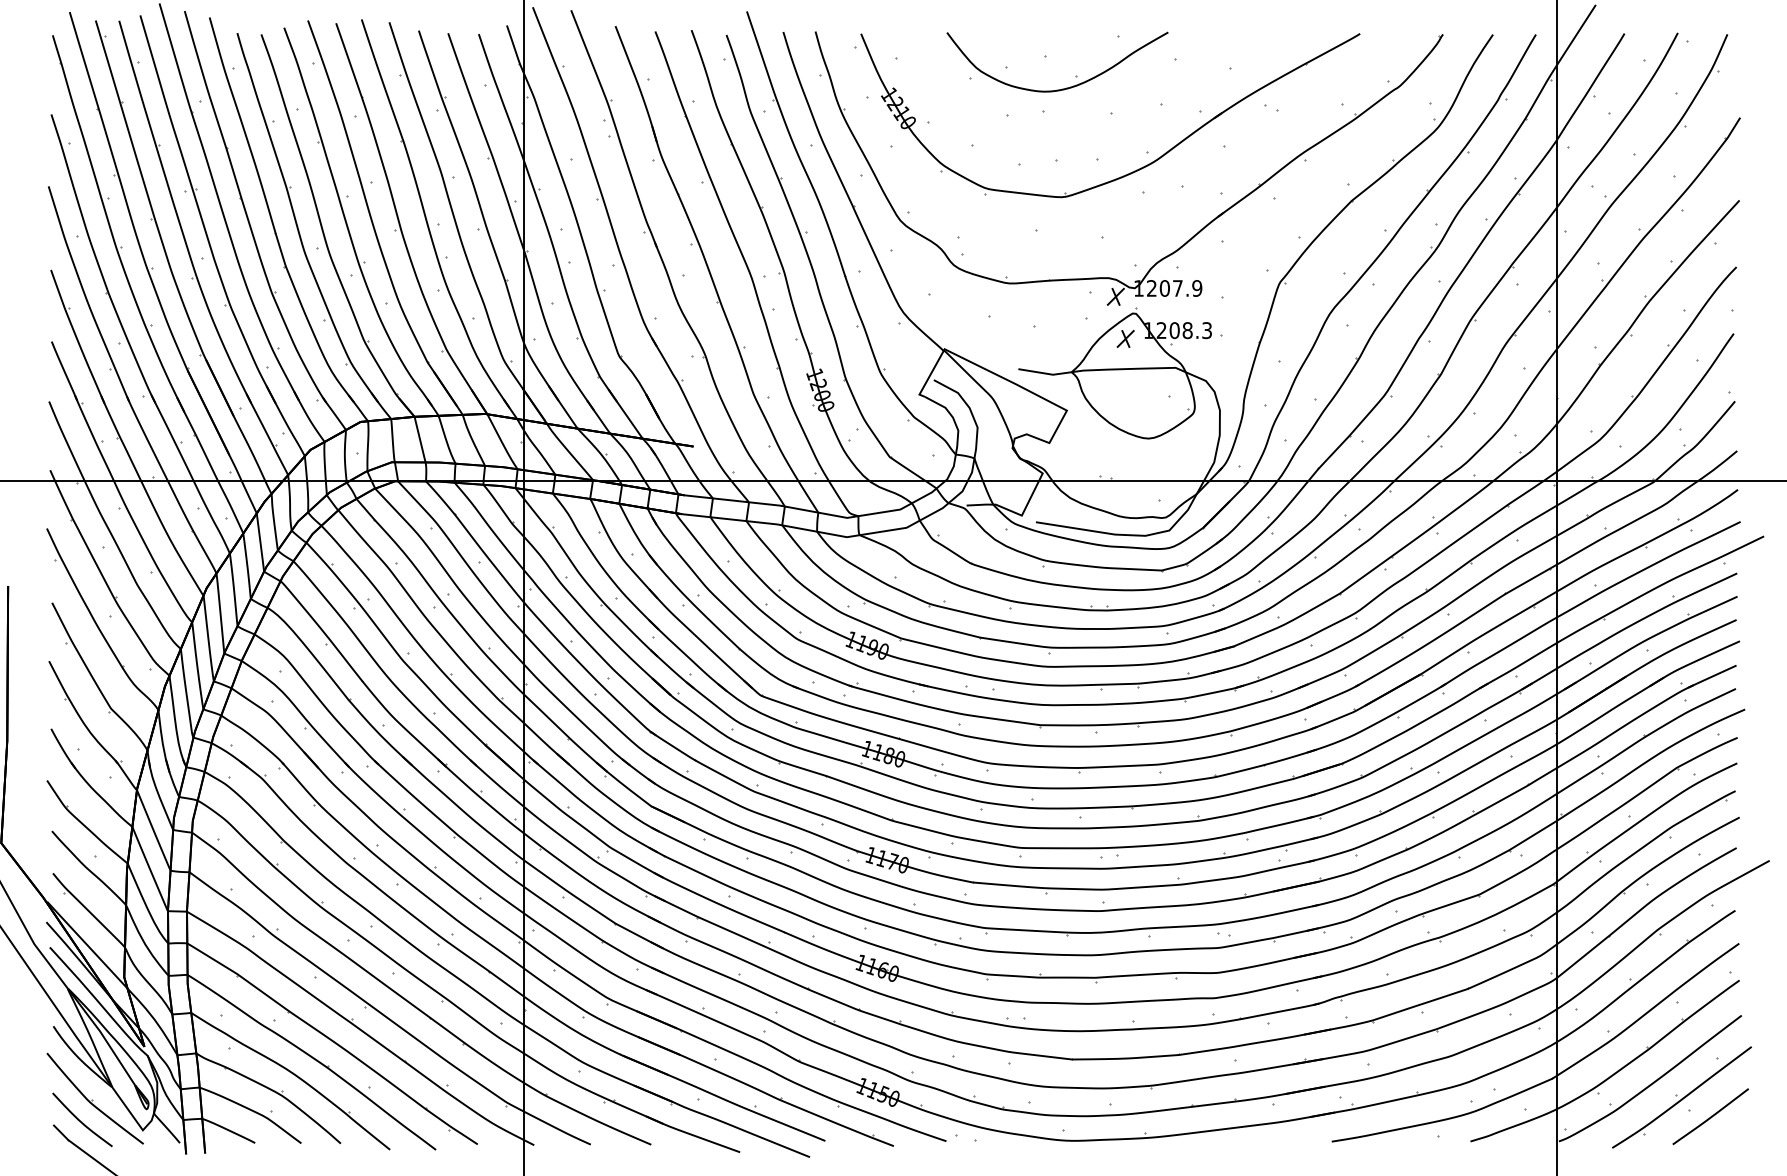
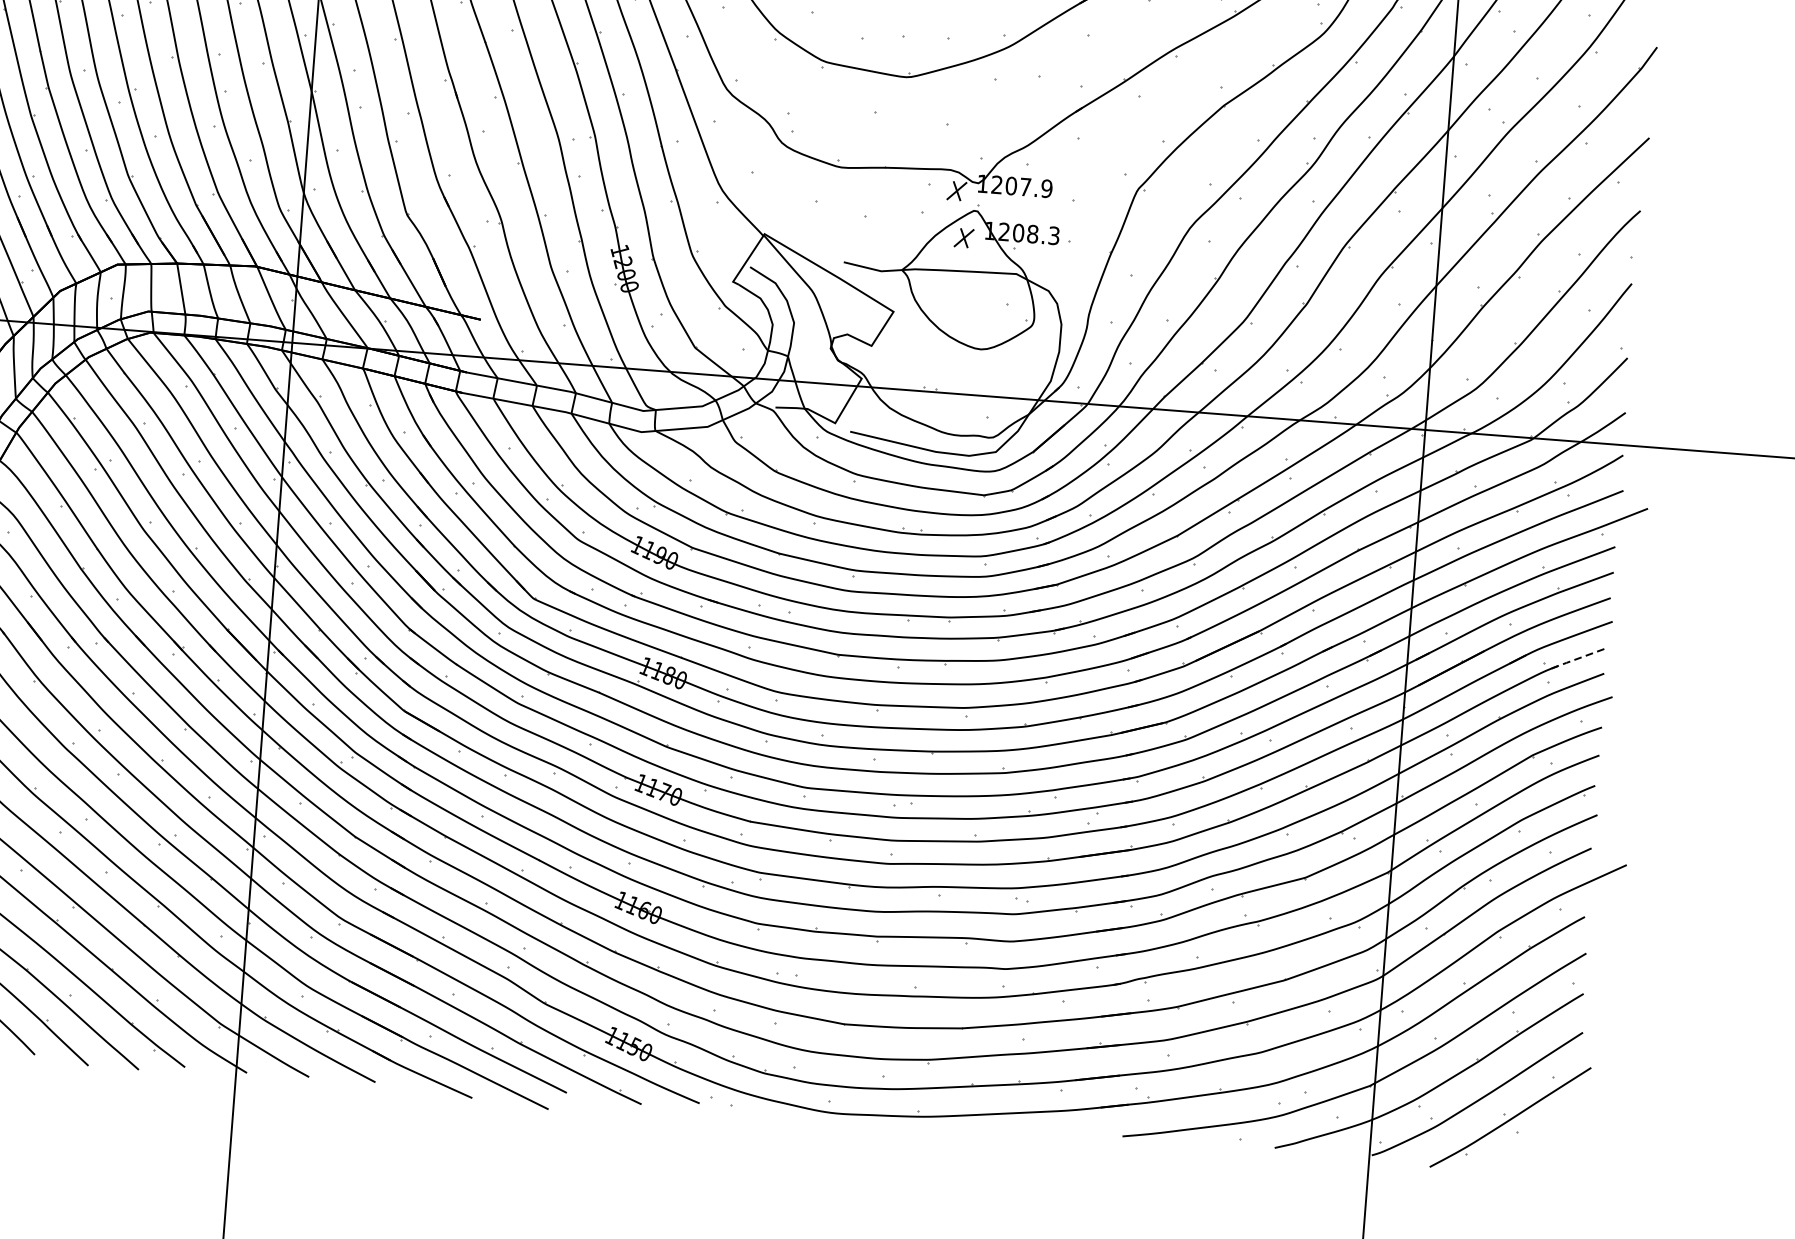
line: (1710, 677) -> (1577, 659), solid -> dashed
line: (1710, 1116) -> (1540, 1140), removed

